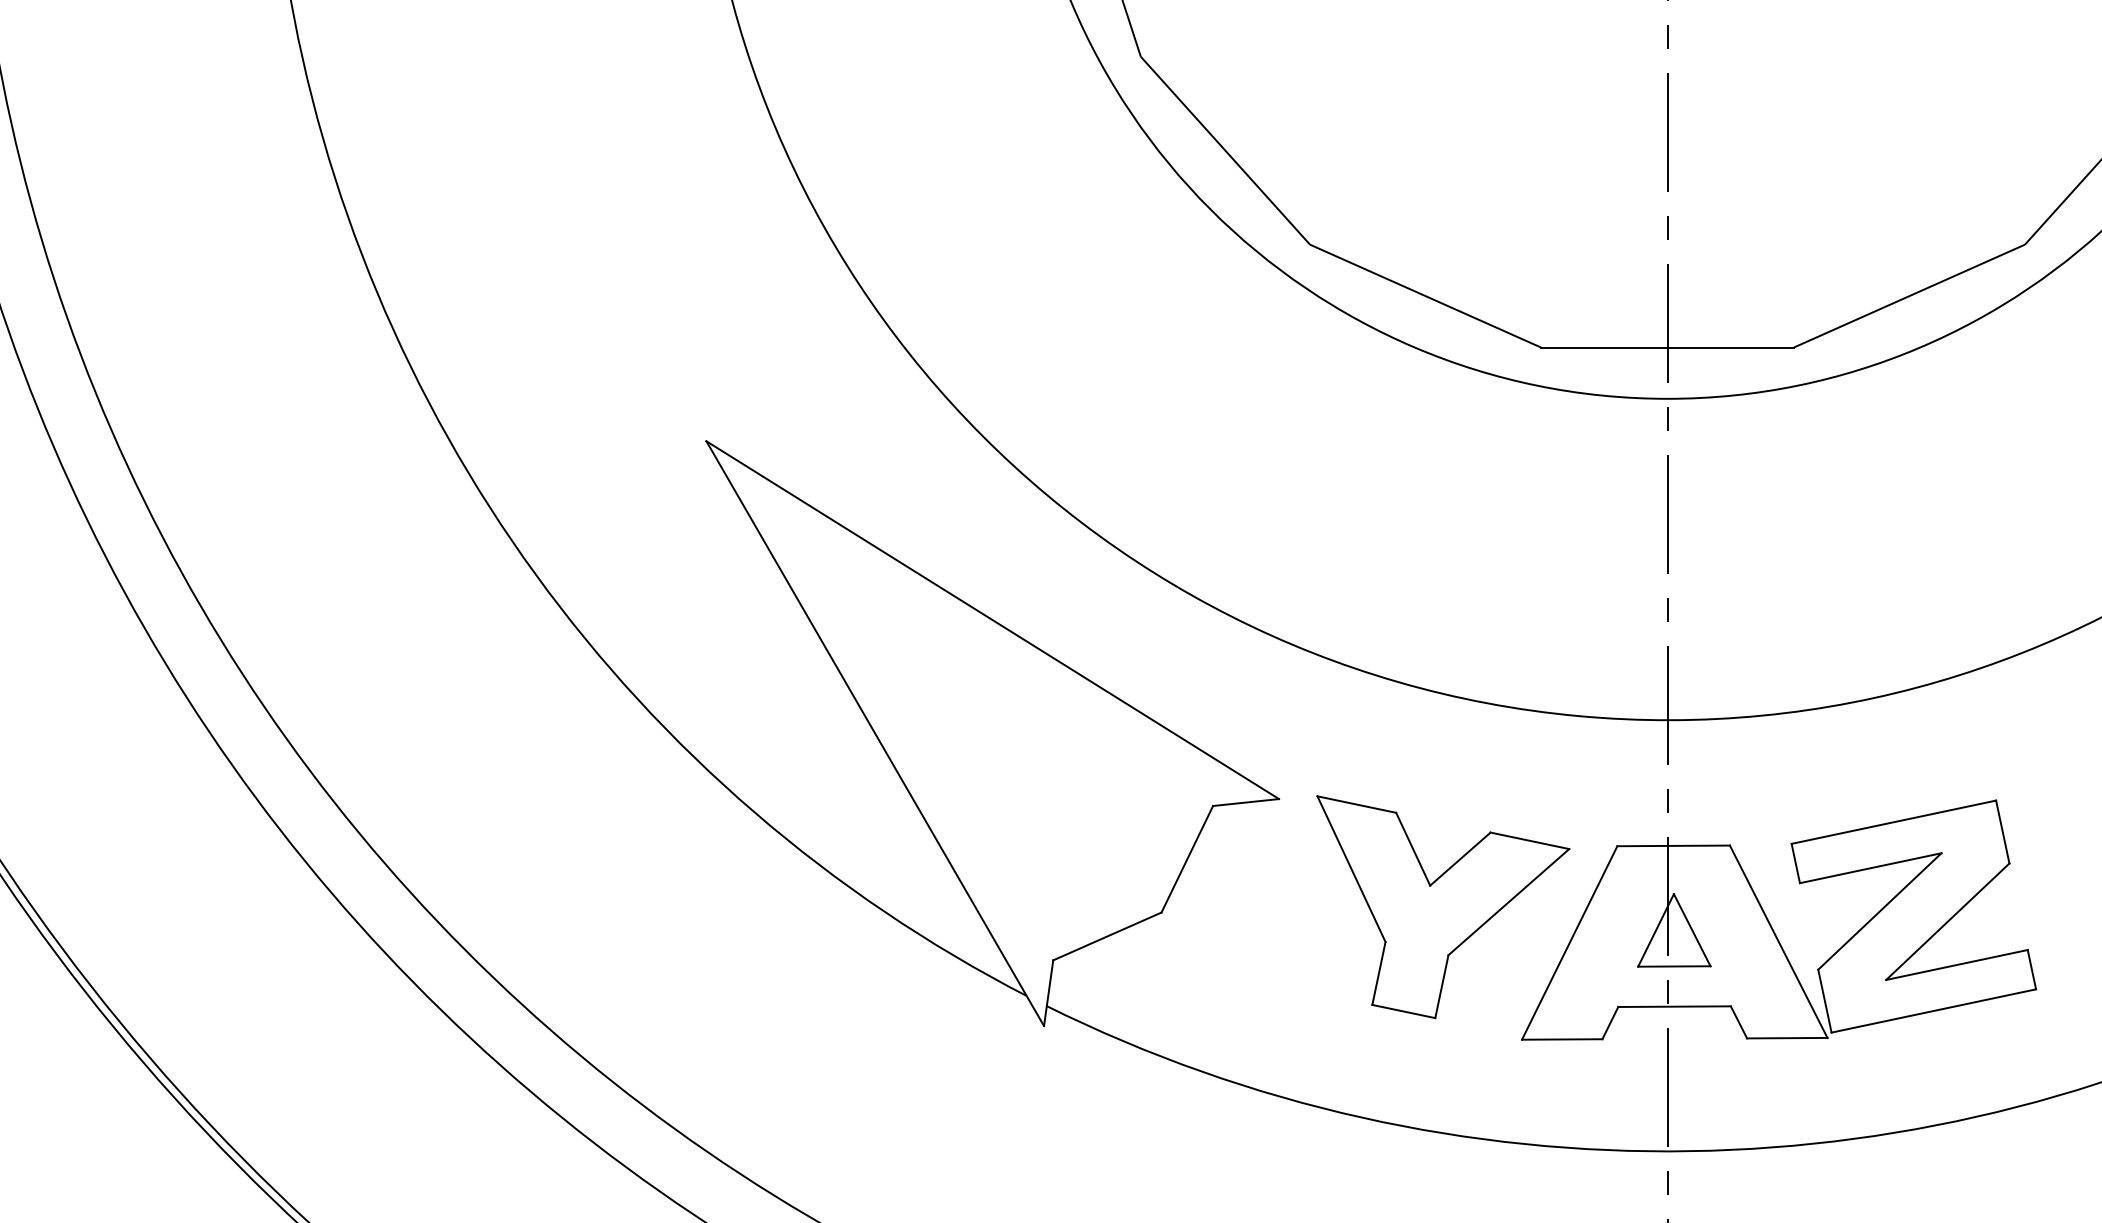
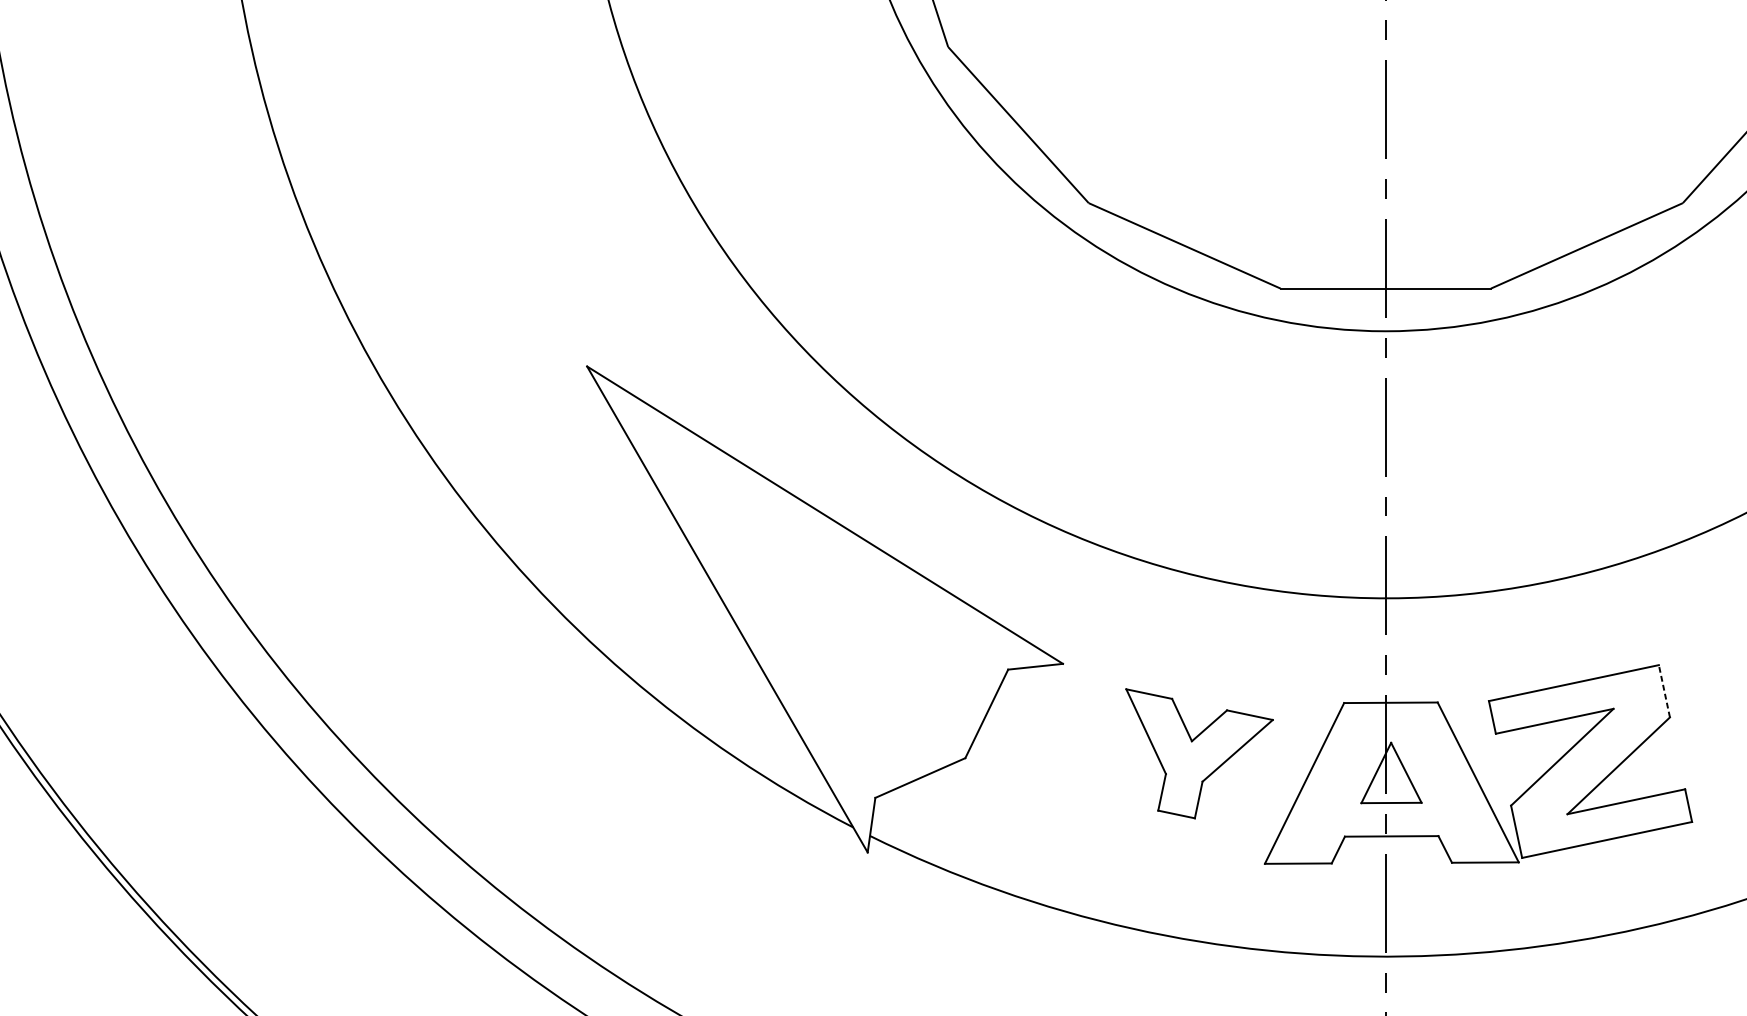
line: (2002, 831) -> (1664, 690), solid -> dashed
part: (1443, 907) -> (1199, 753), size x0.7

